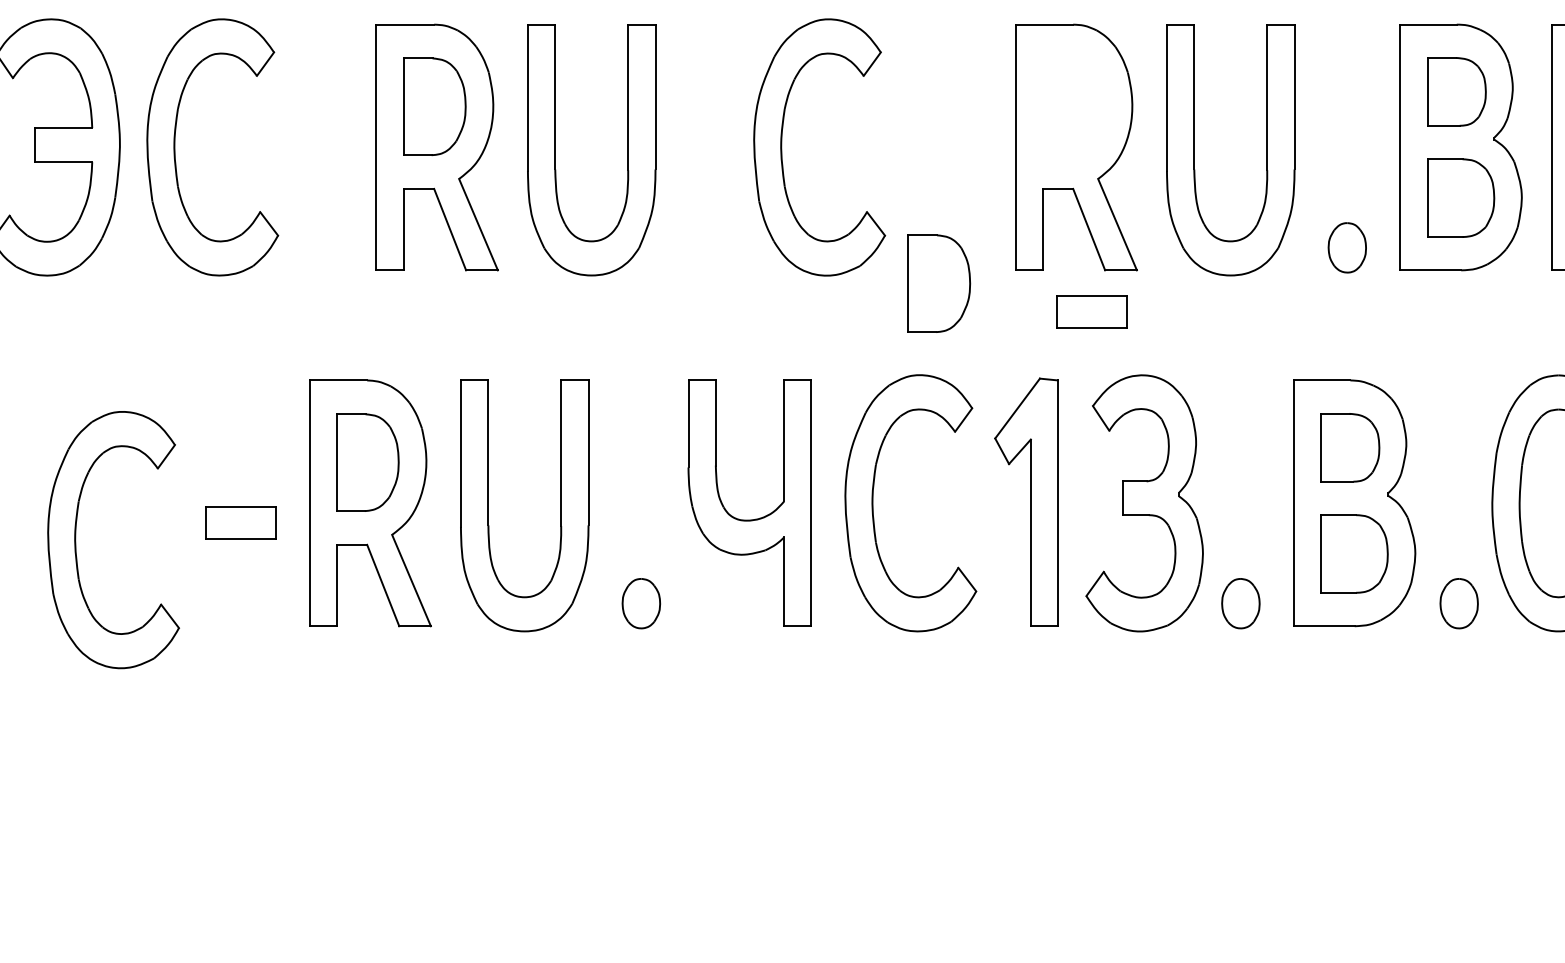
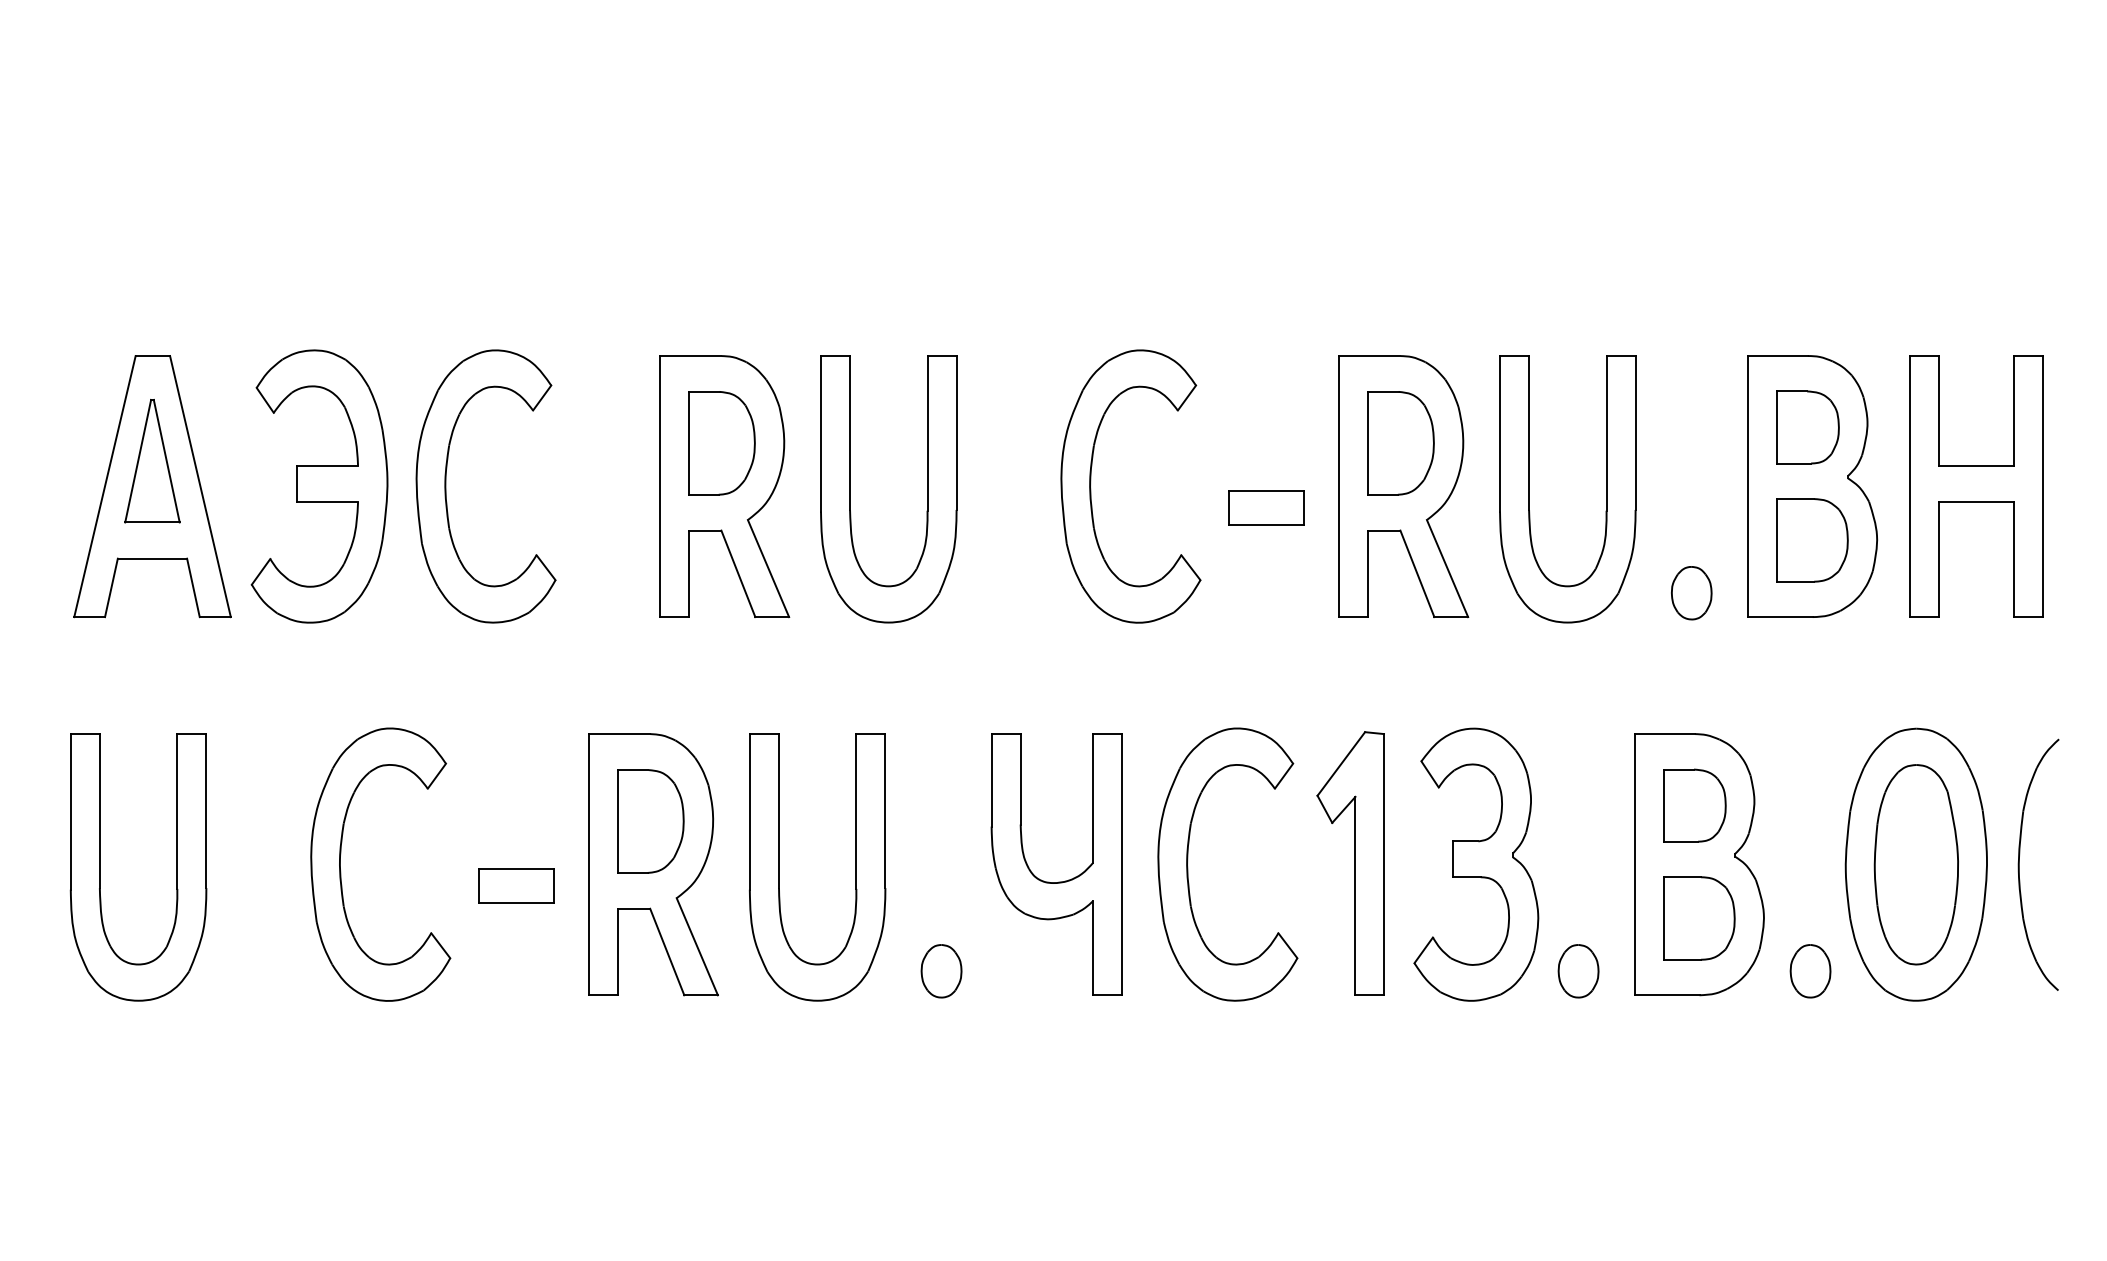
part: (938, 283) -> (1400, 443), moved
part: (1092, 312) -> (1266, 507), moved
part: (76, 546) -> (341, 871), moved

